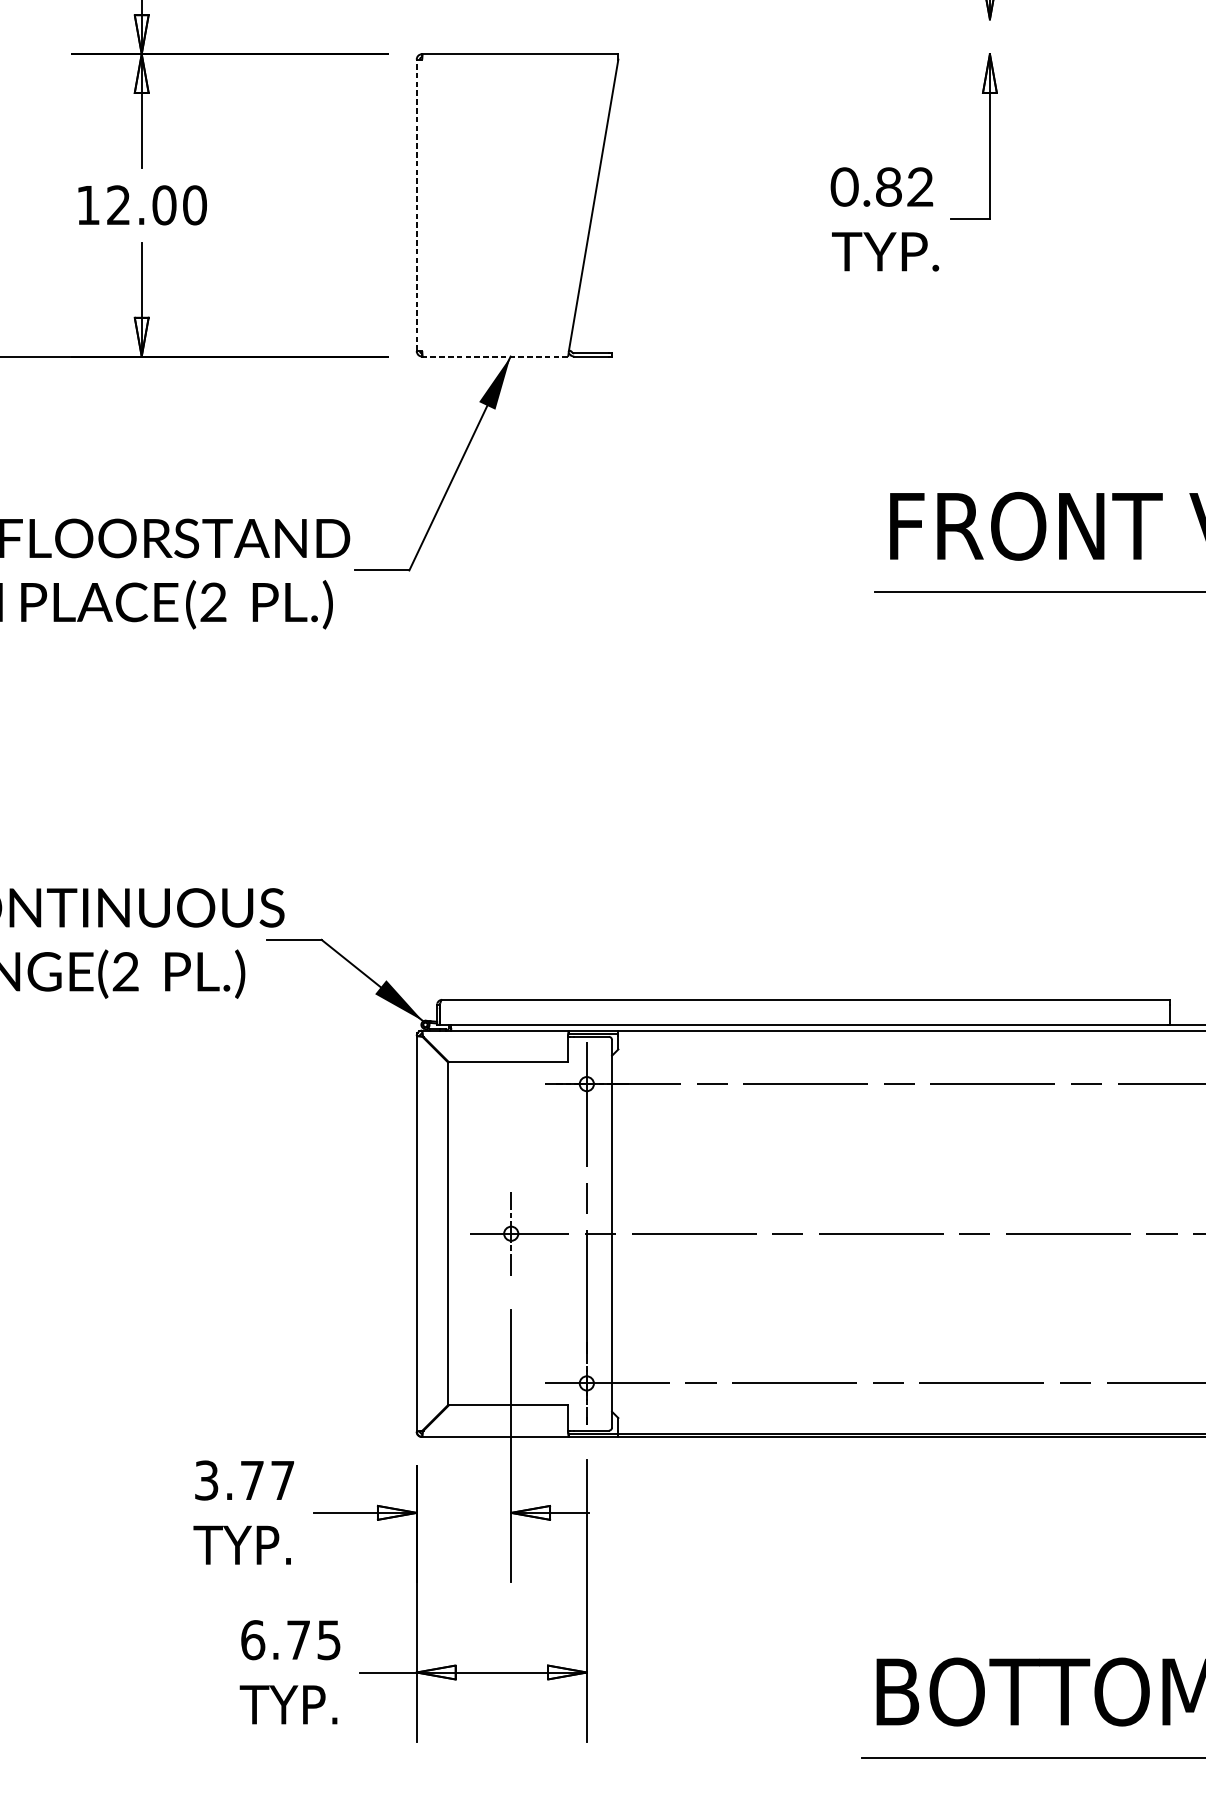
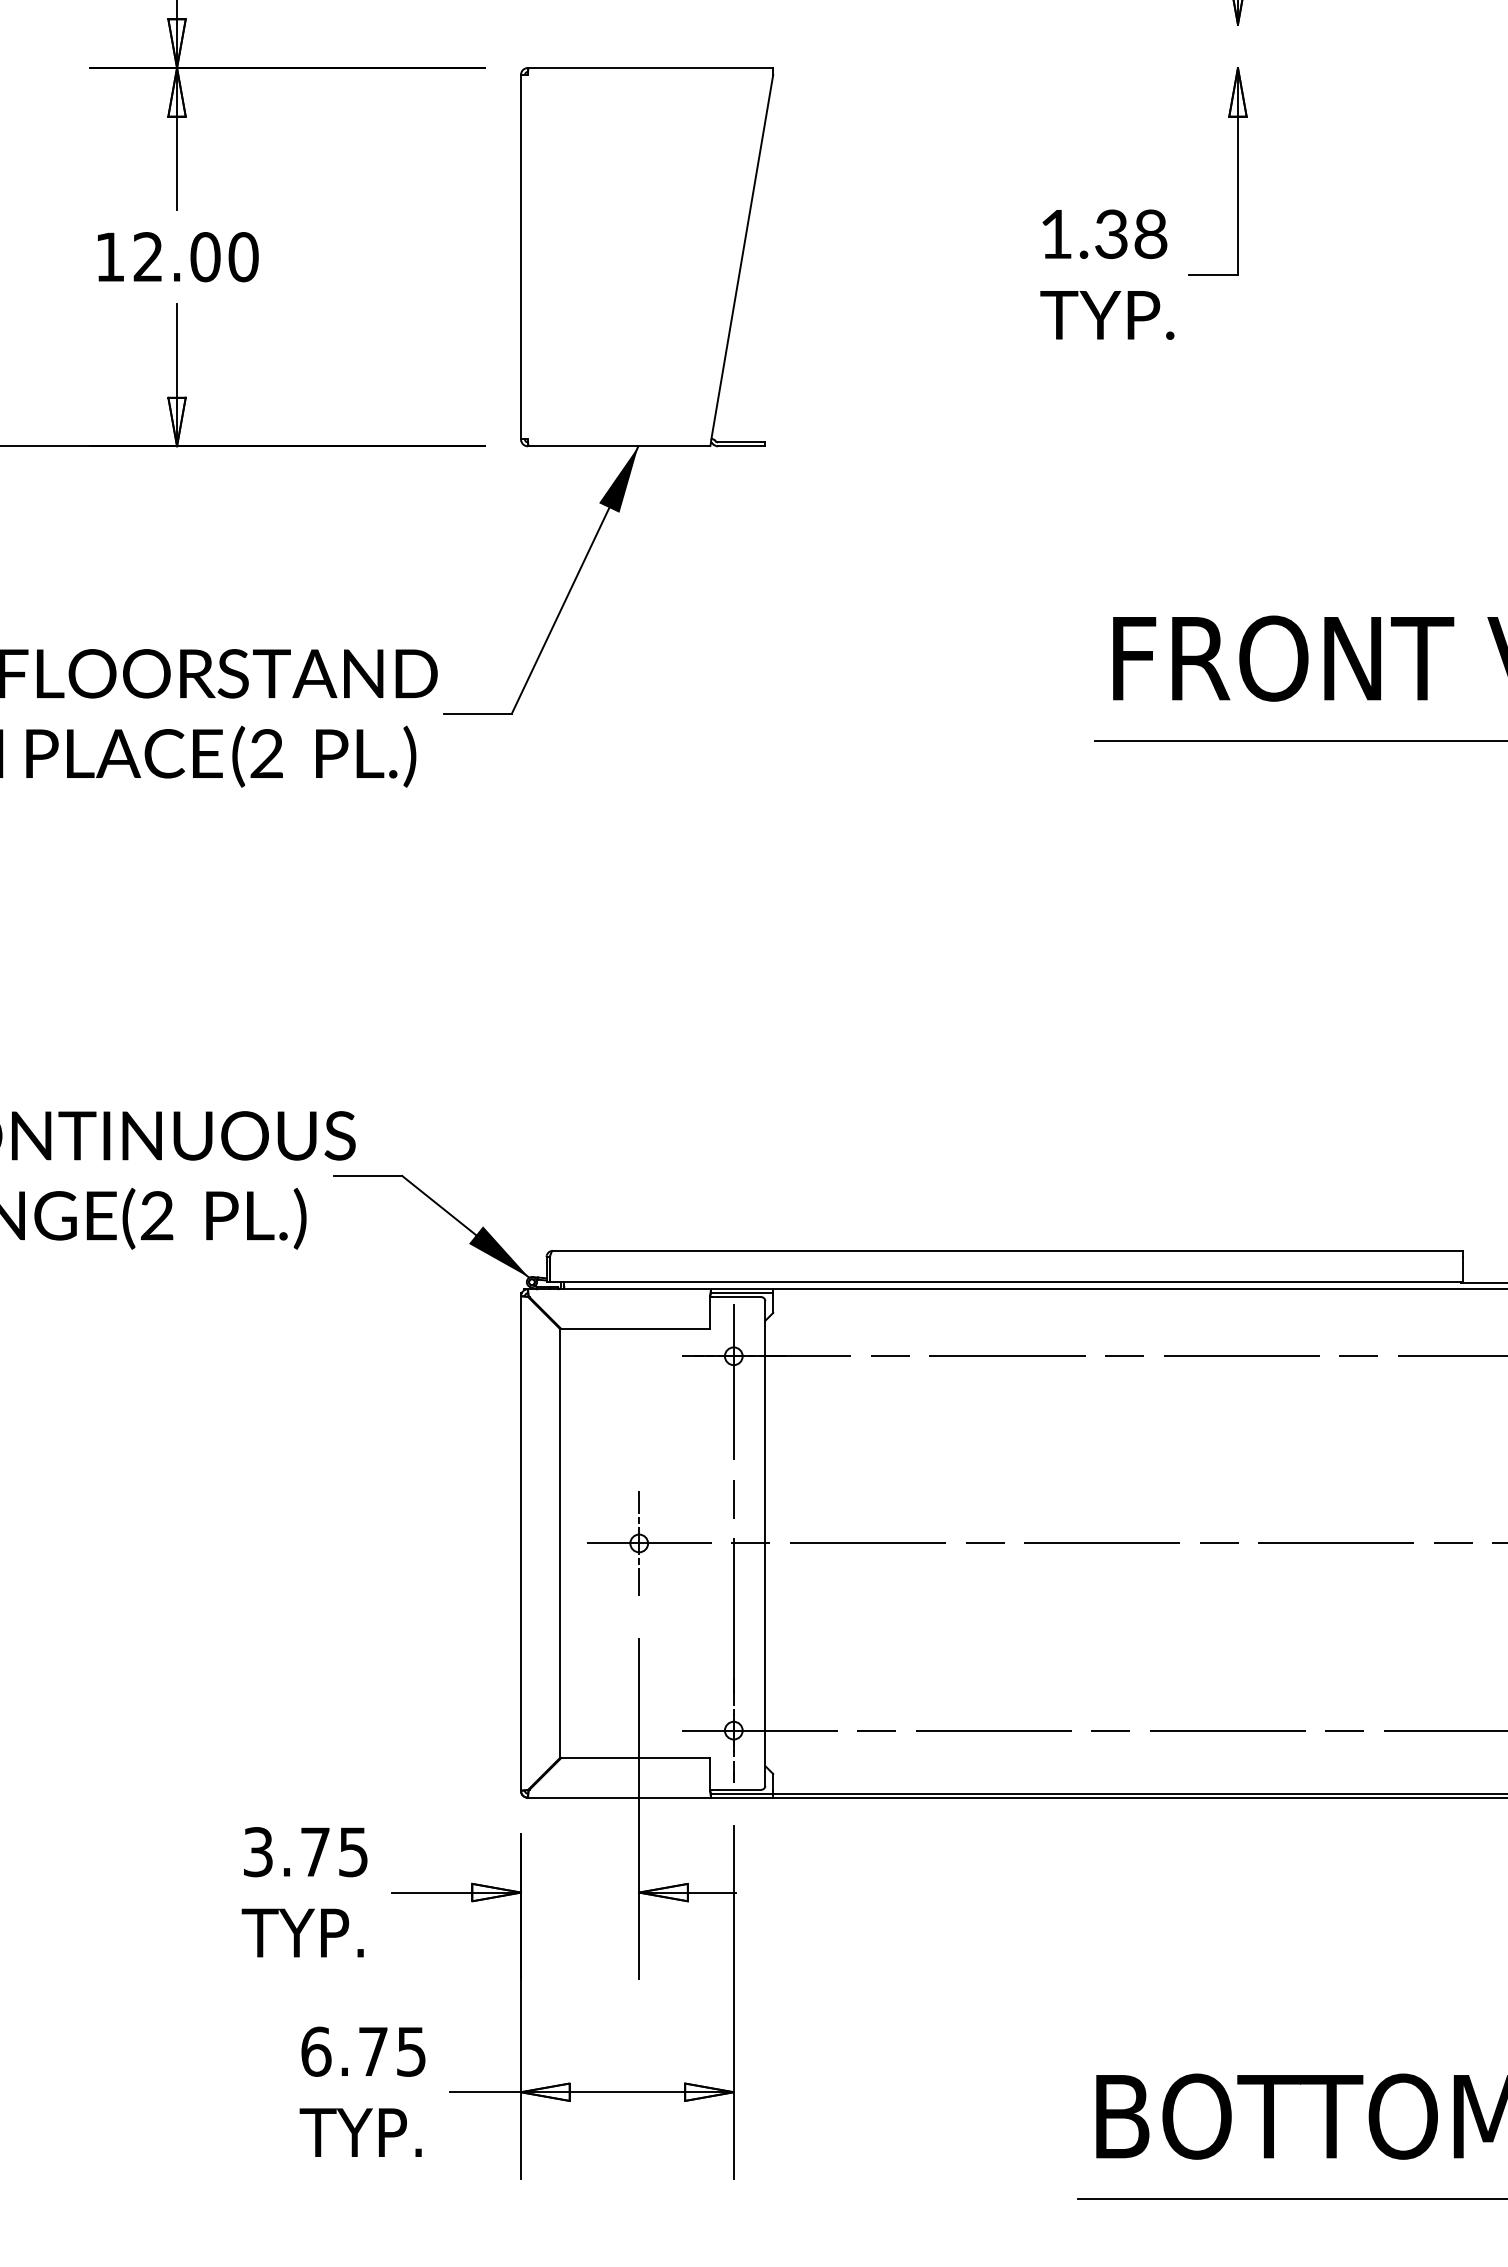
text: (881, 187) -> (1102, 234), 0.82 -> 1.38
line: (417, 204) -> (521, 256), dashed -> solid
line: (495, 356) -> (619, 446), dashed -> solid
text: (282, 1480) -> (353, 1852), 3.77 -> 3.75

